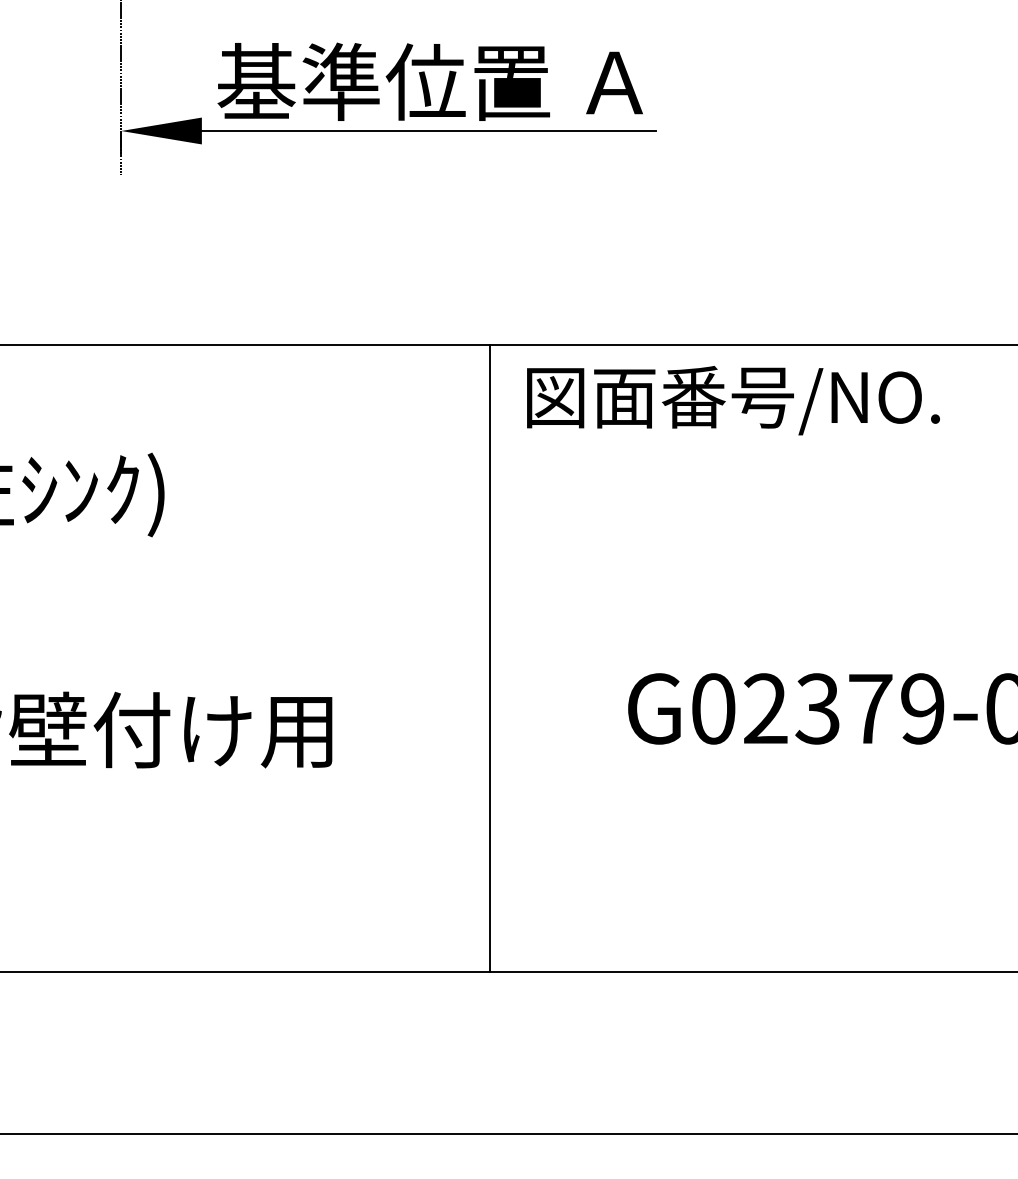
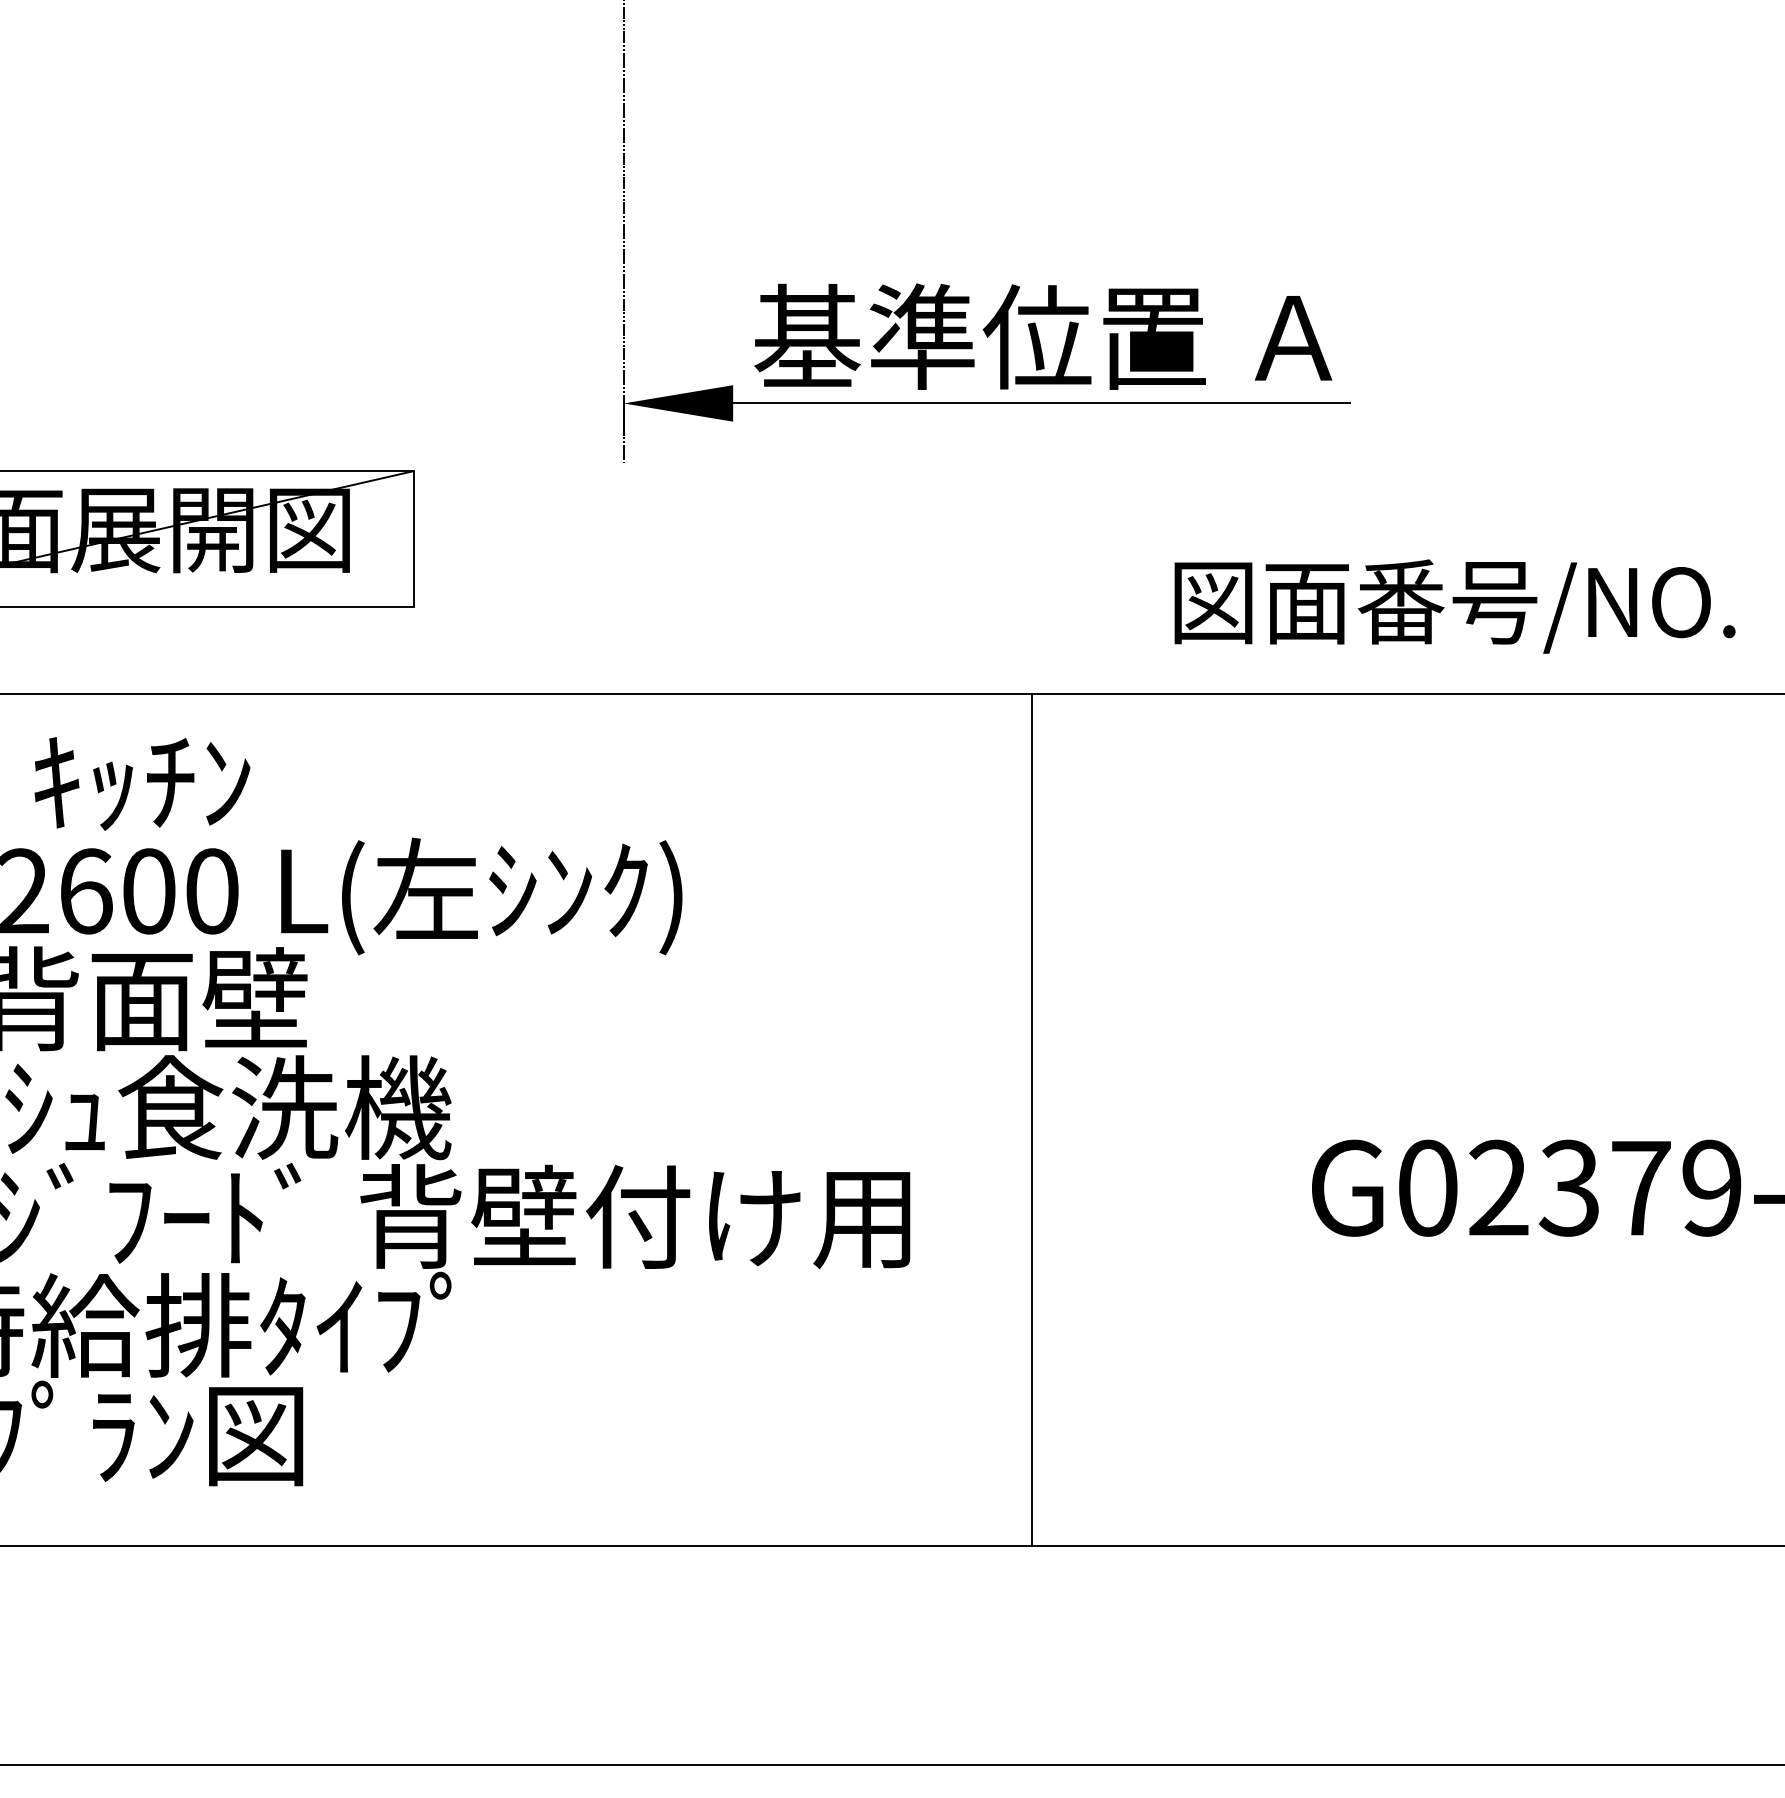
text: (733, 400) -> (1454, 606), moved
line: (490, 658) -> (1031, 1119), moved

